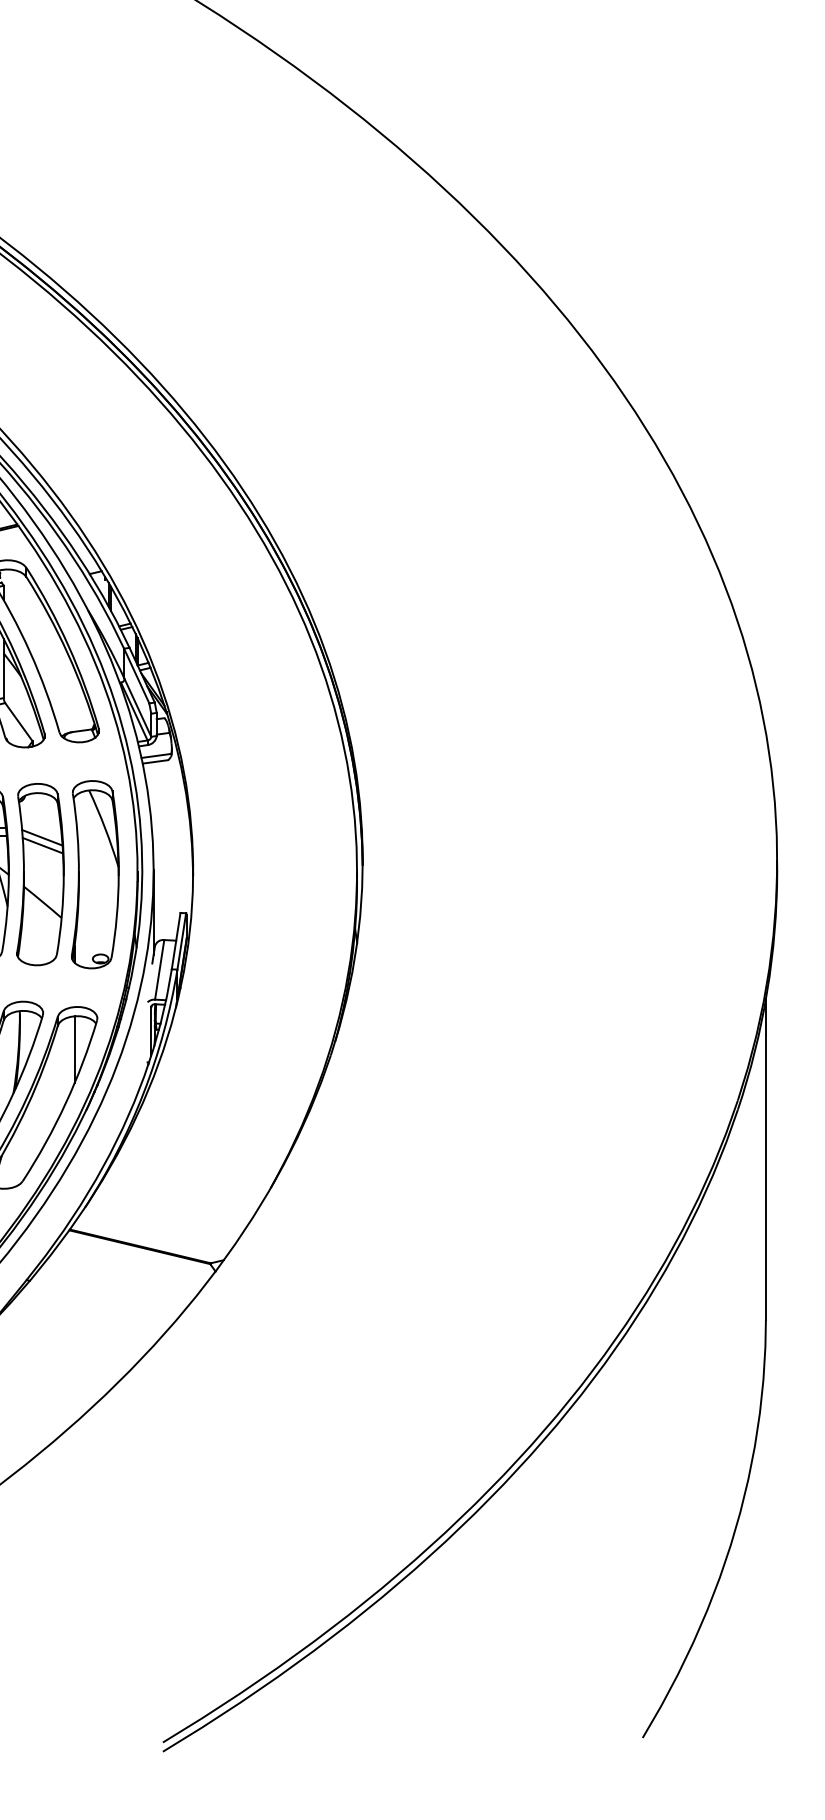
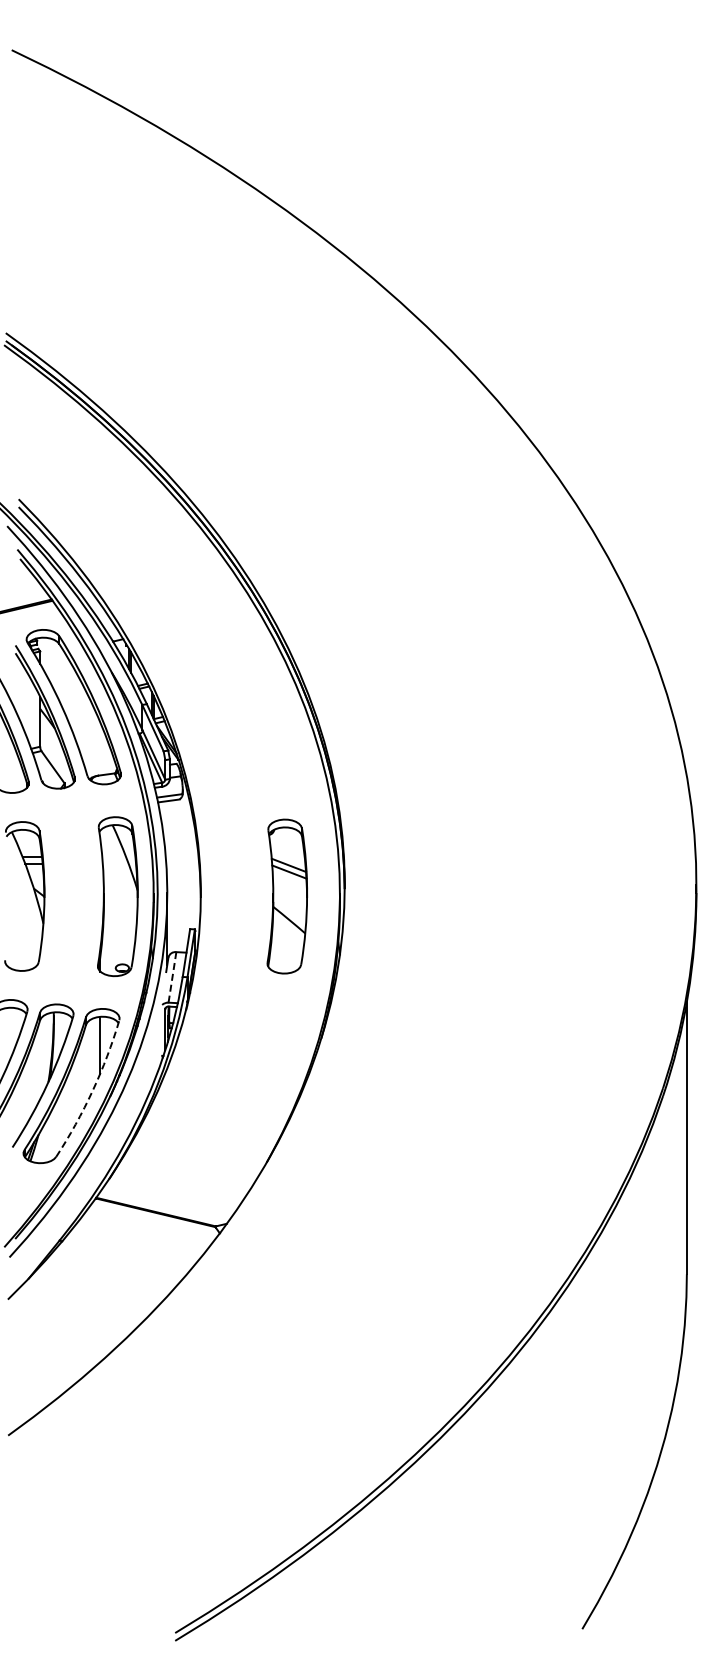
part: (39, 874) -> (286, 896), moved
line: (159, 969) -> (172, 977), solid -> dashed
arc: (65, 1103) -> (92, 1090), solid -> dashed

